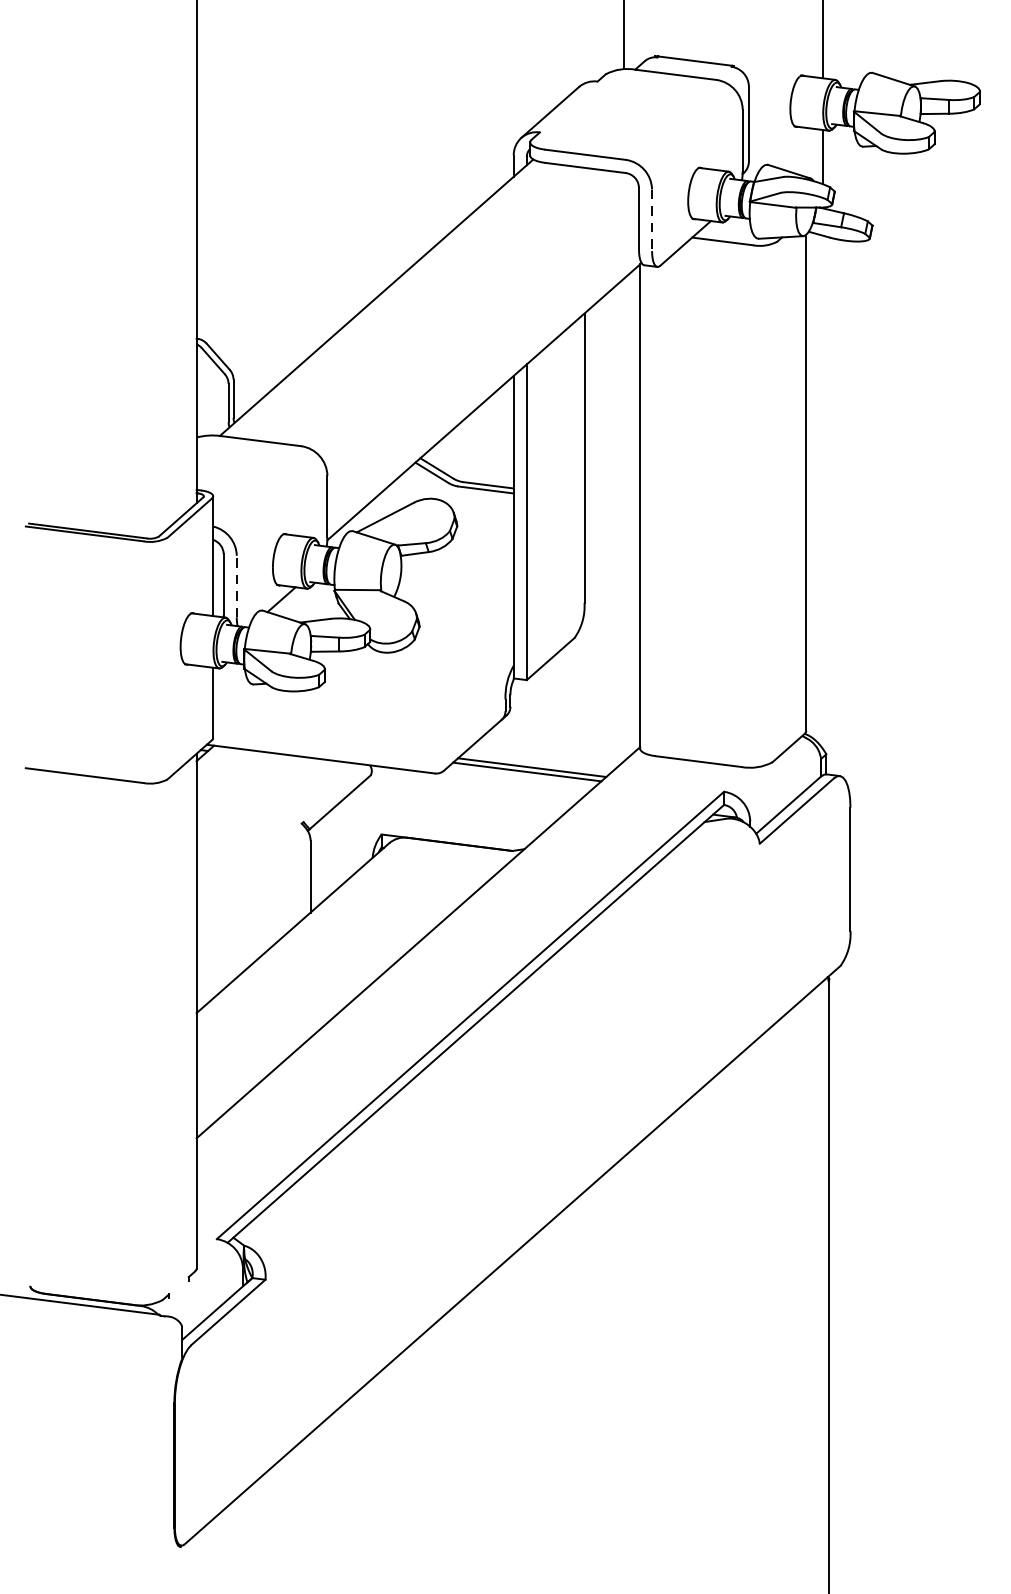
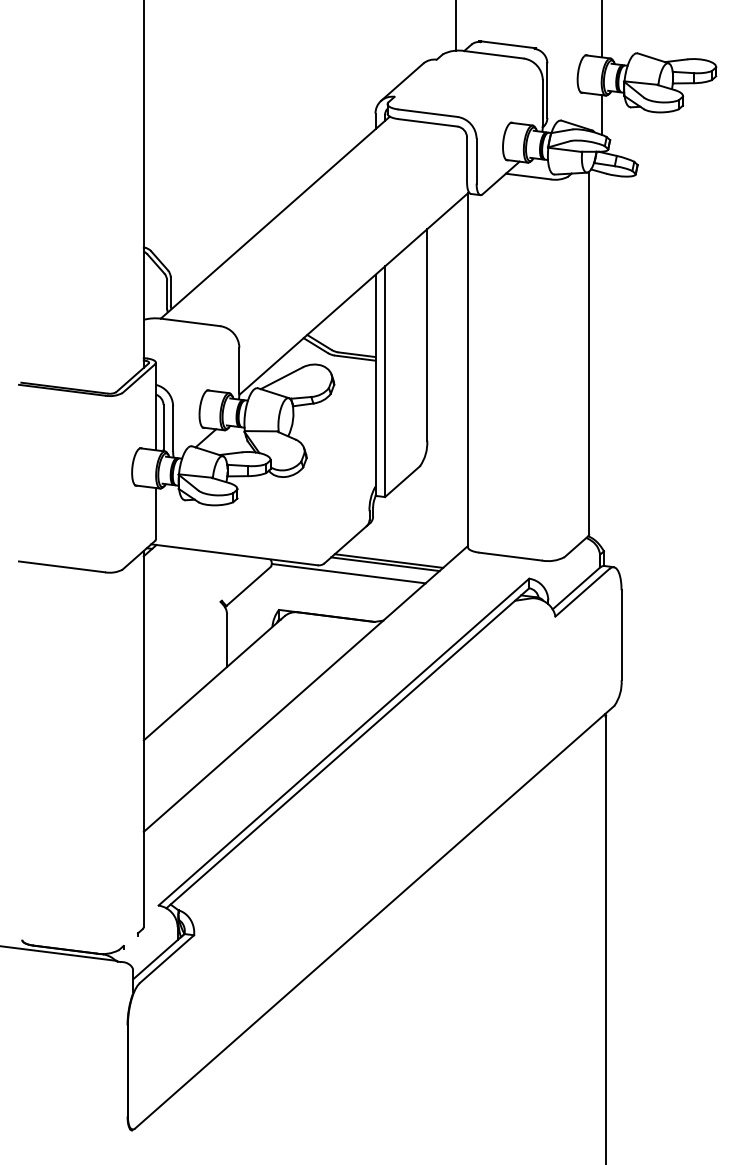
line: (651, 220) -> (476, 161), dashed -> solid
line: (237, 586) -> (173, 428), dashed -> solid
line: (476, 784) -> (348, 573), added

